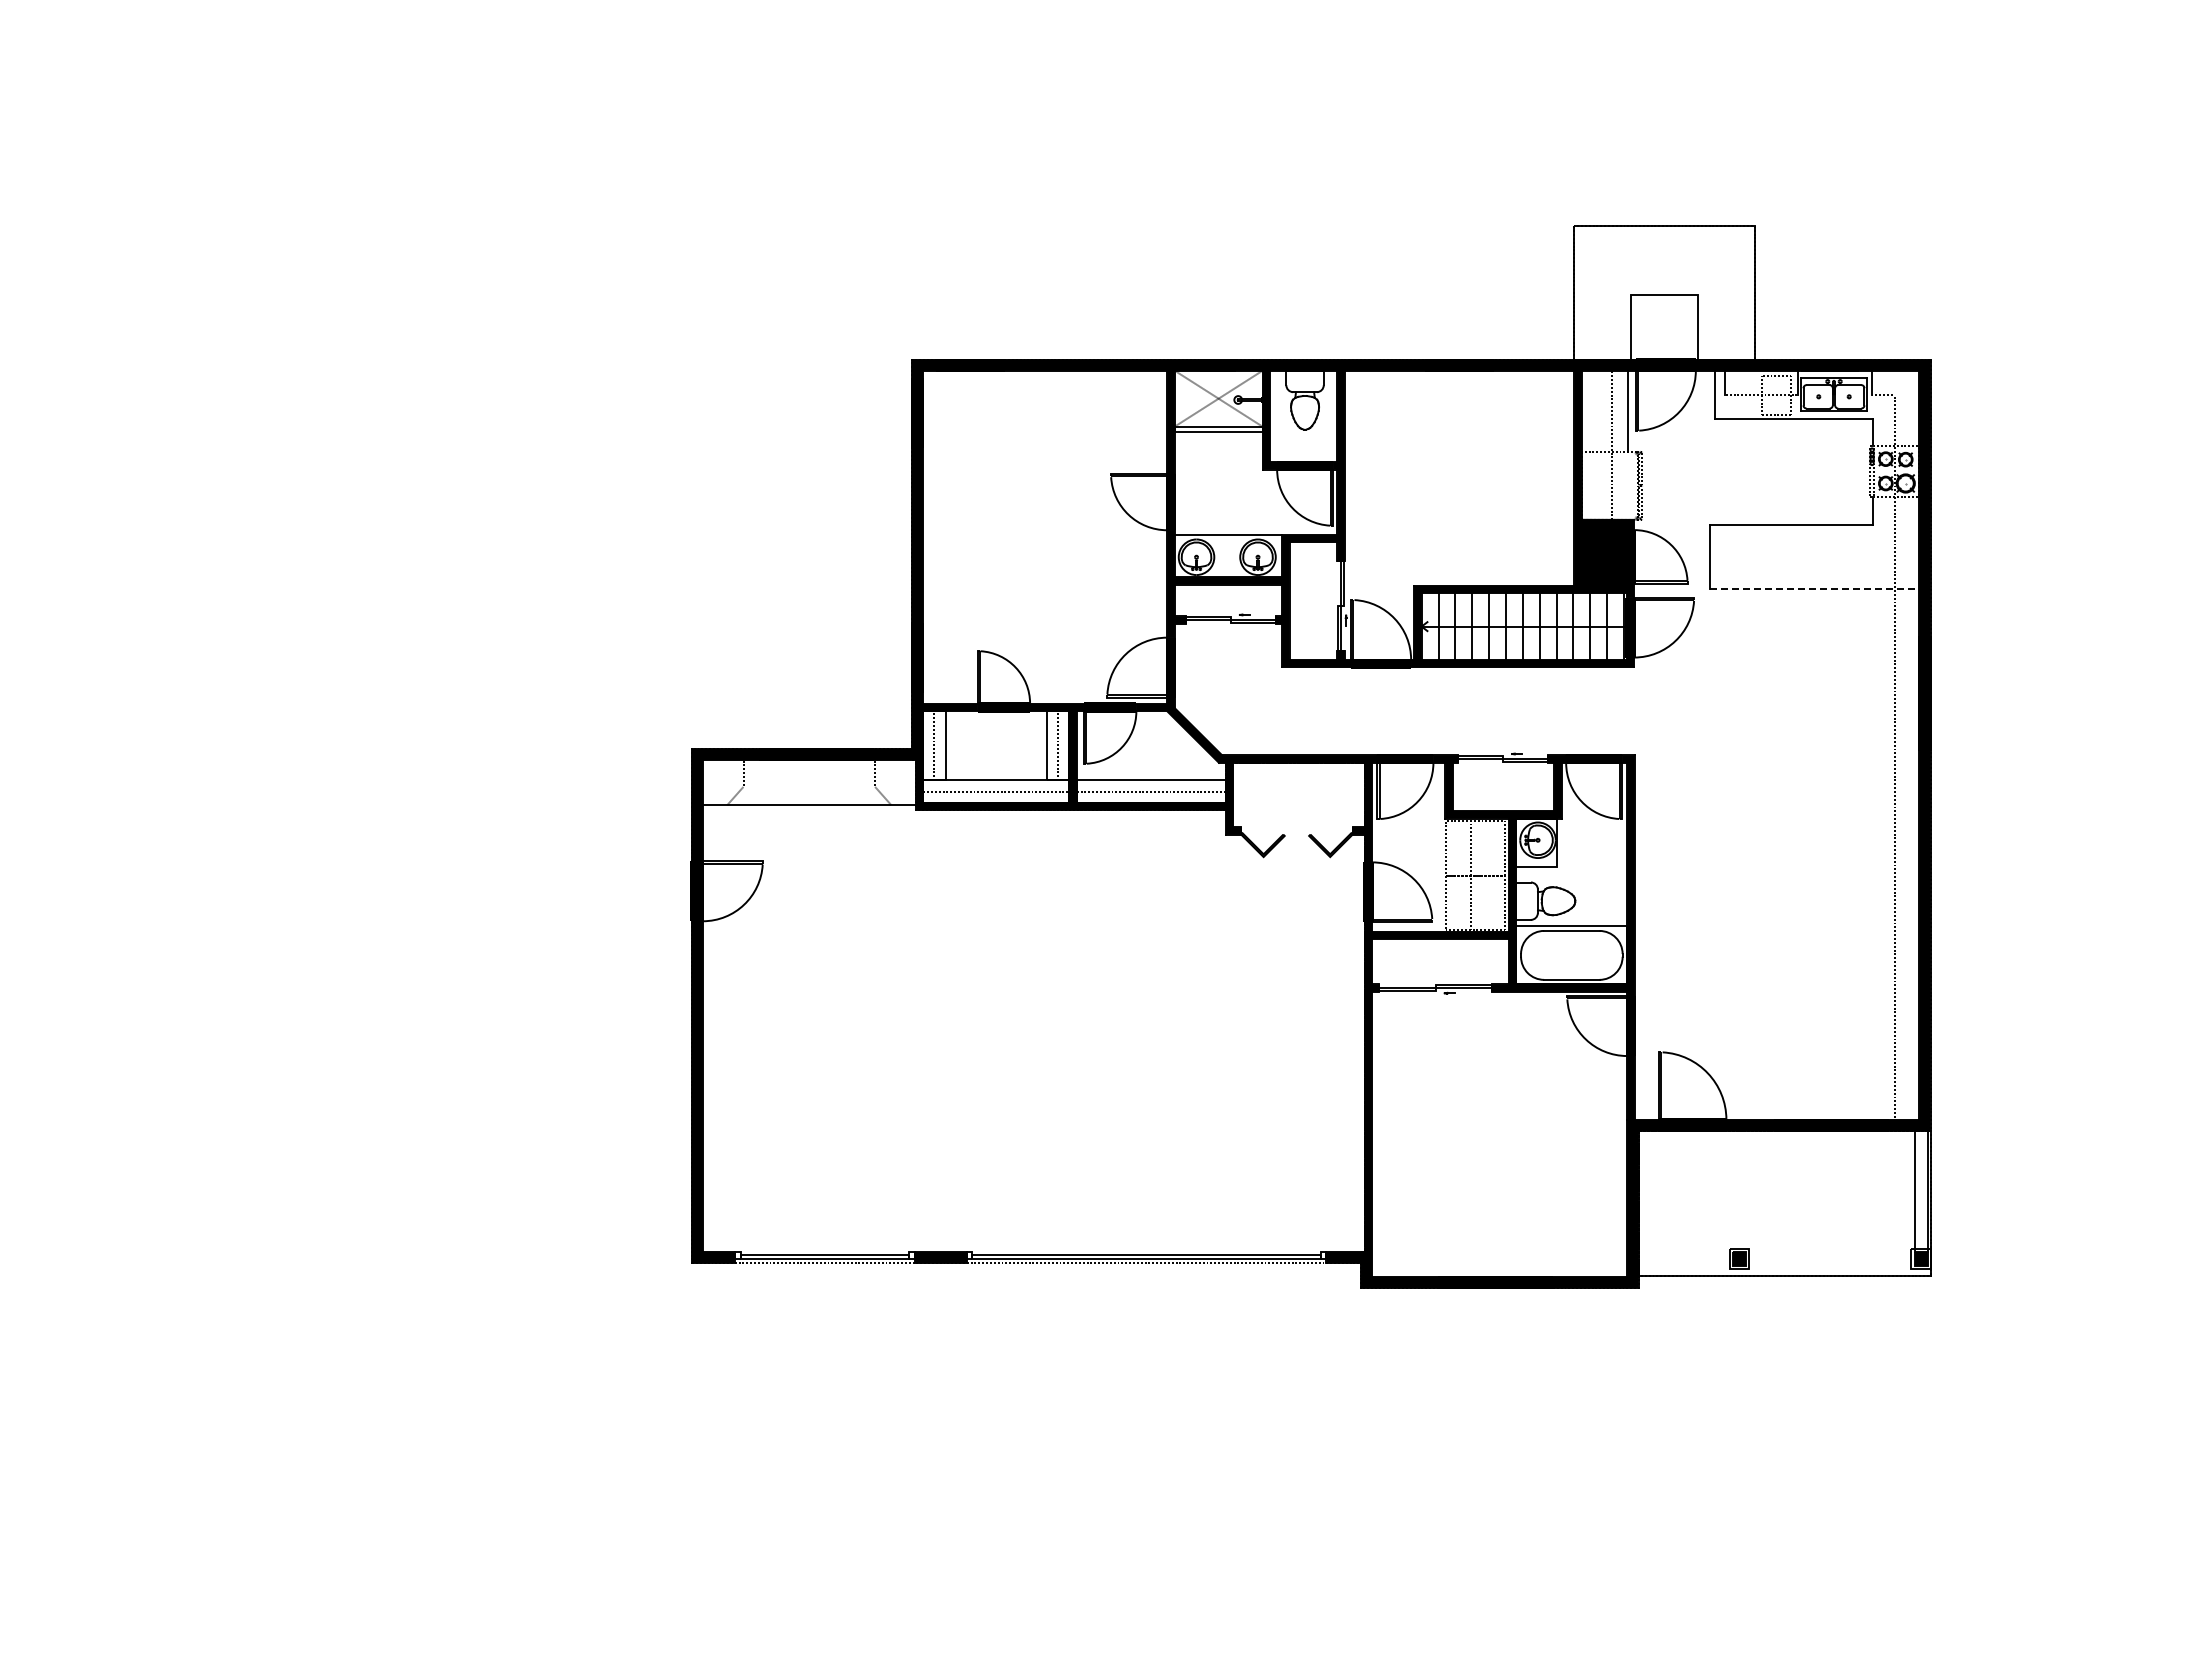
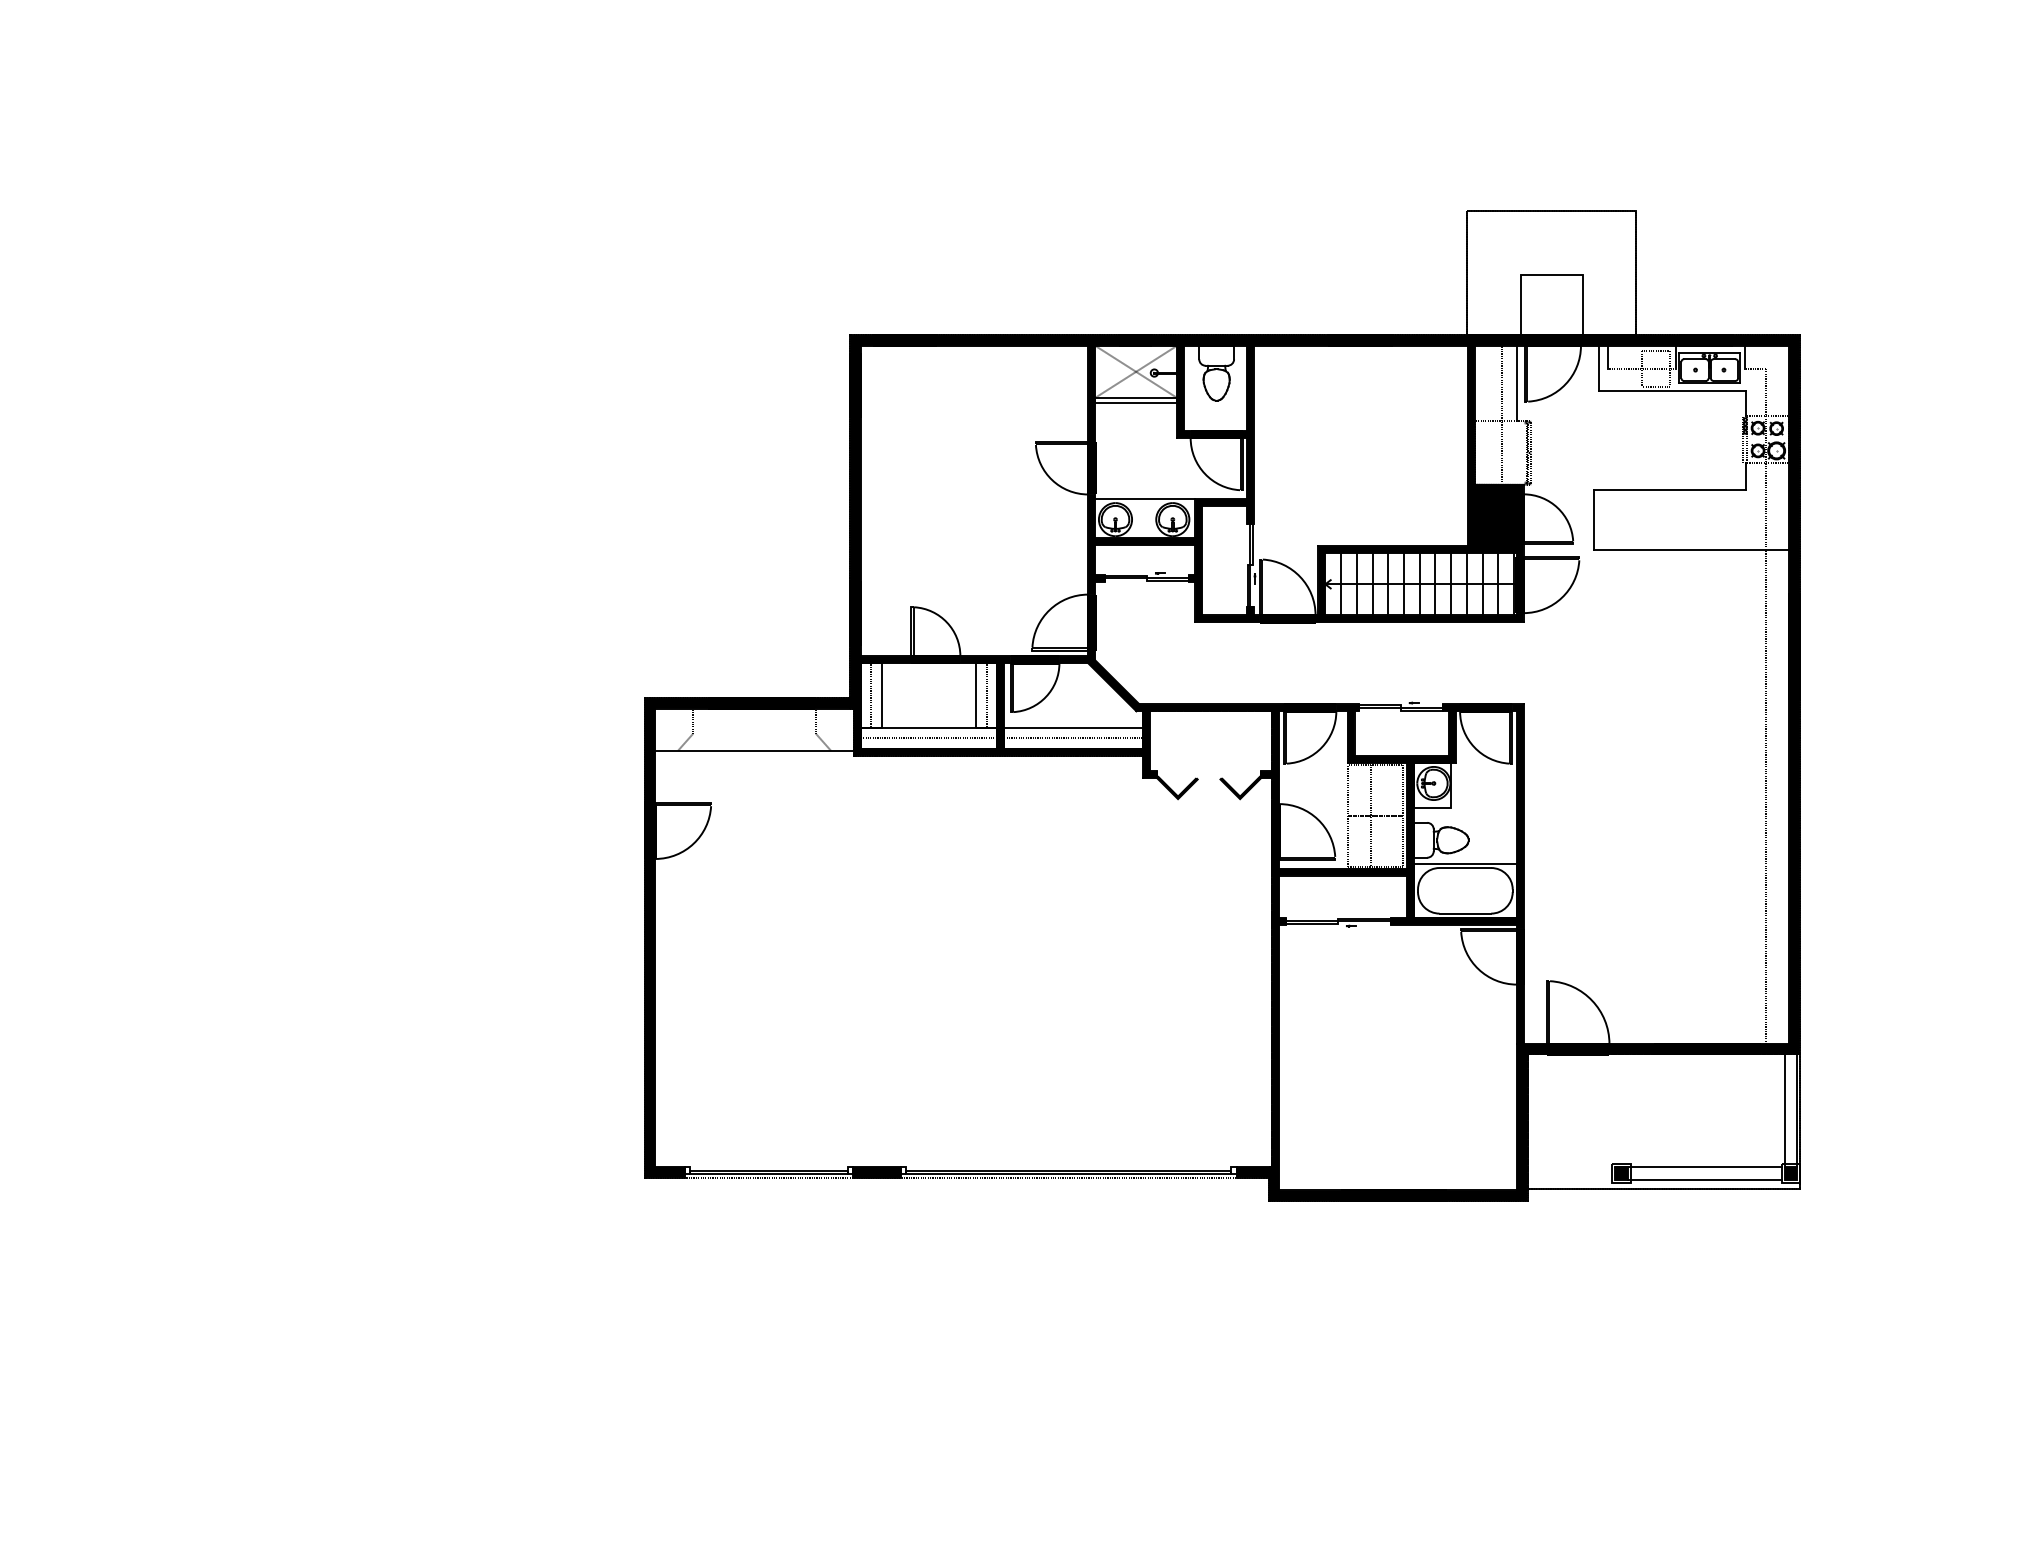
line: (1815, 589) -> (1692, 549), dashed -> solid
line: (1821, 1252) -> (1698, 1167), added
line: (1828, 1266) -> (1704, 1180), added

